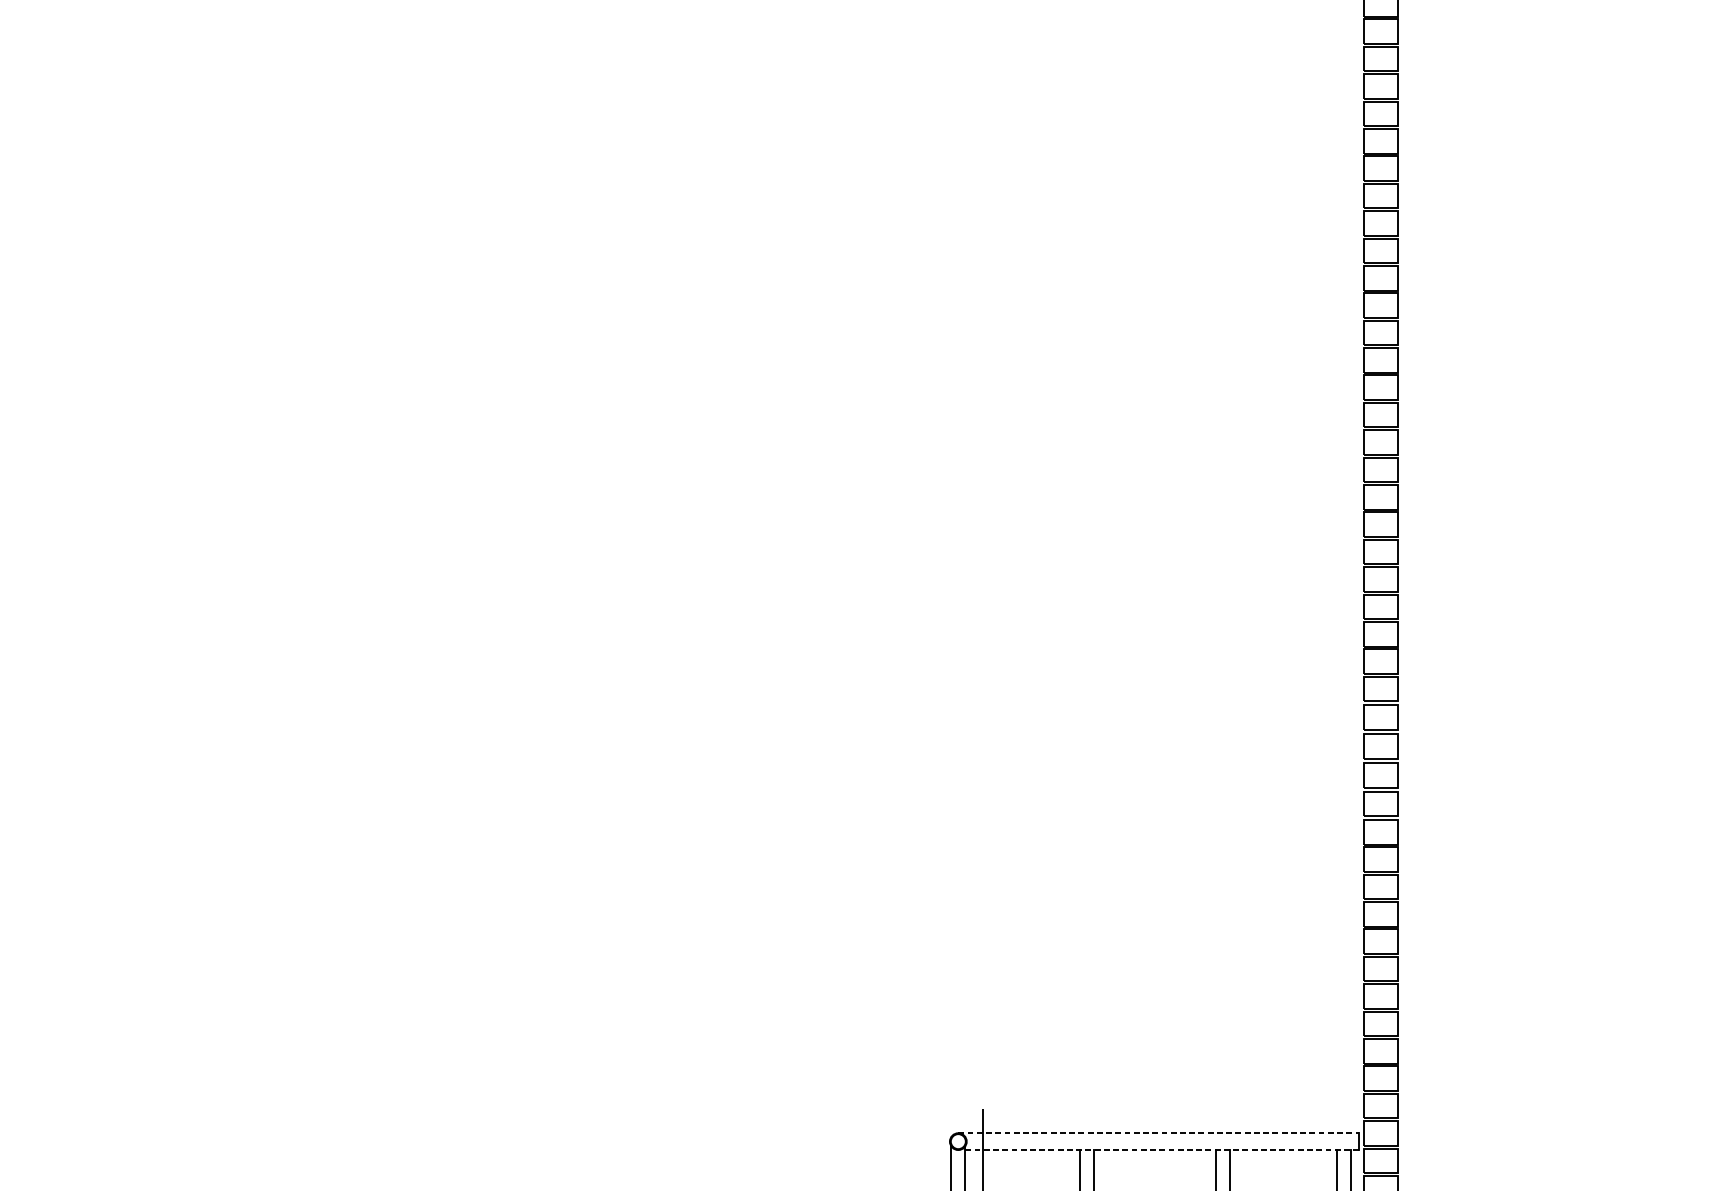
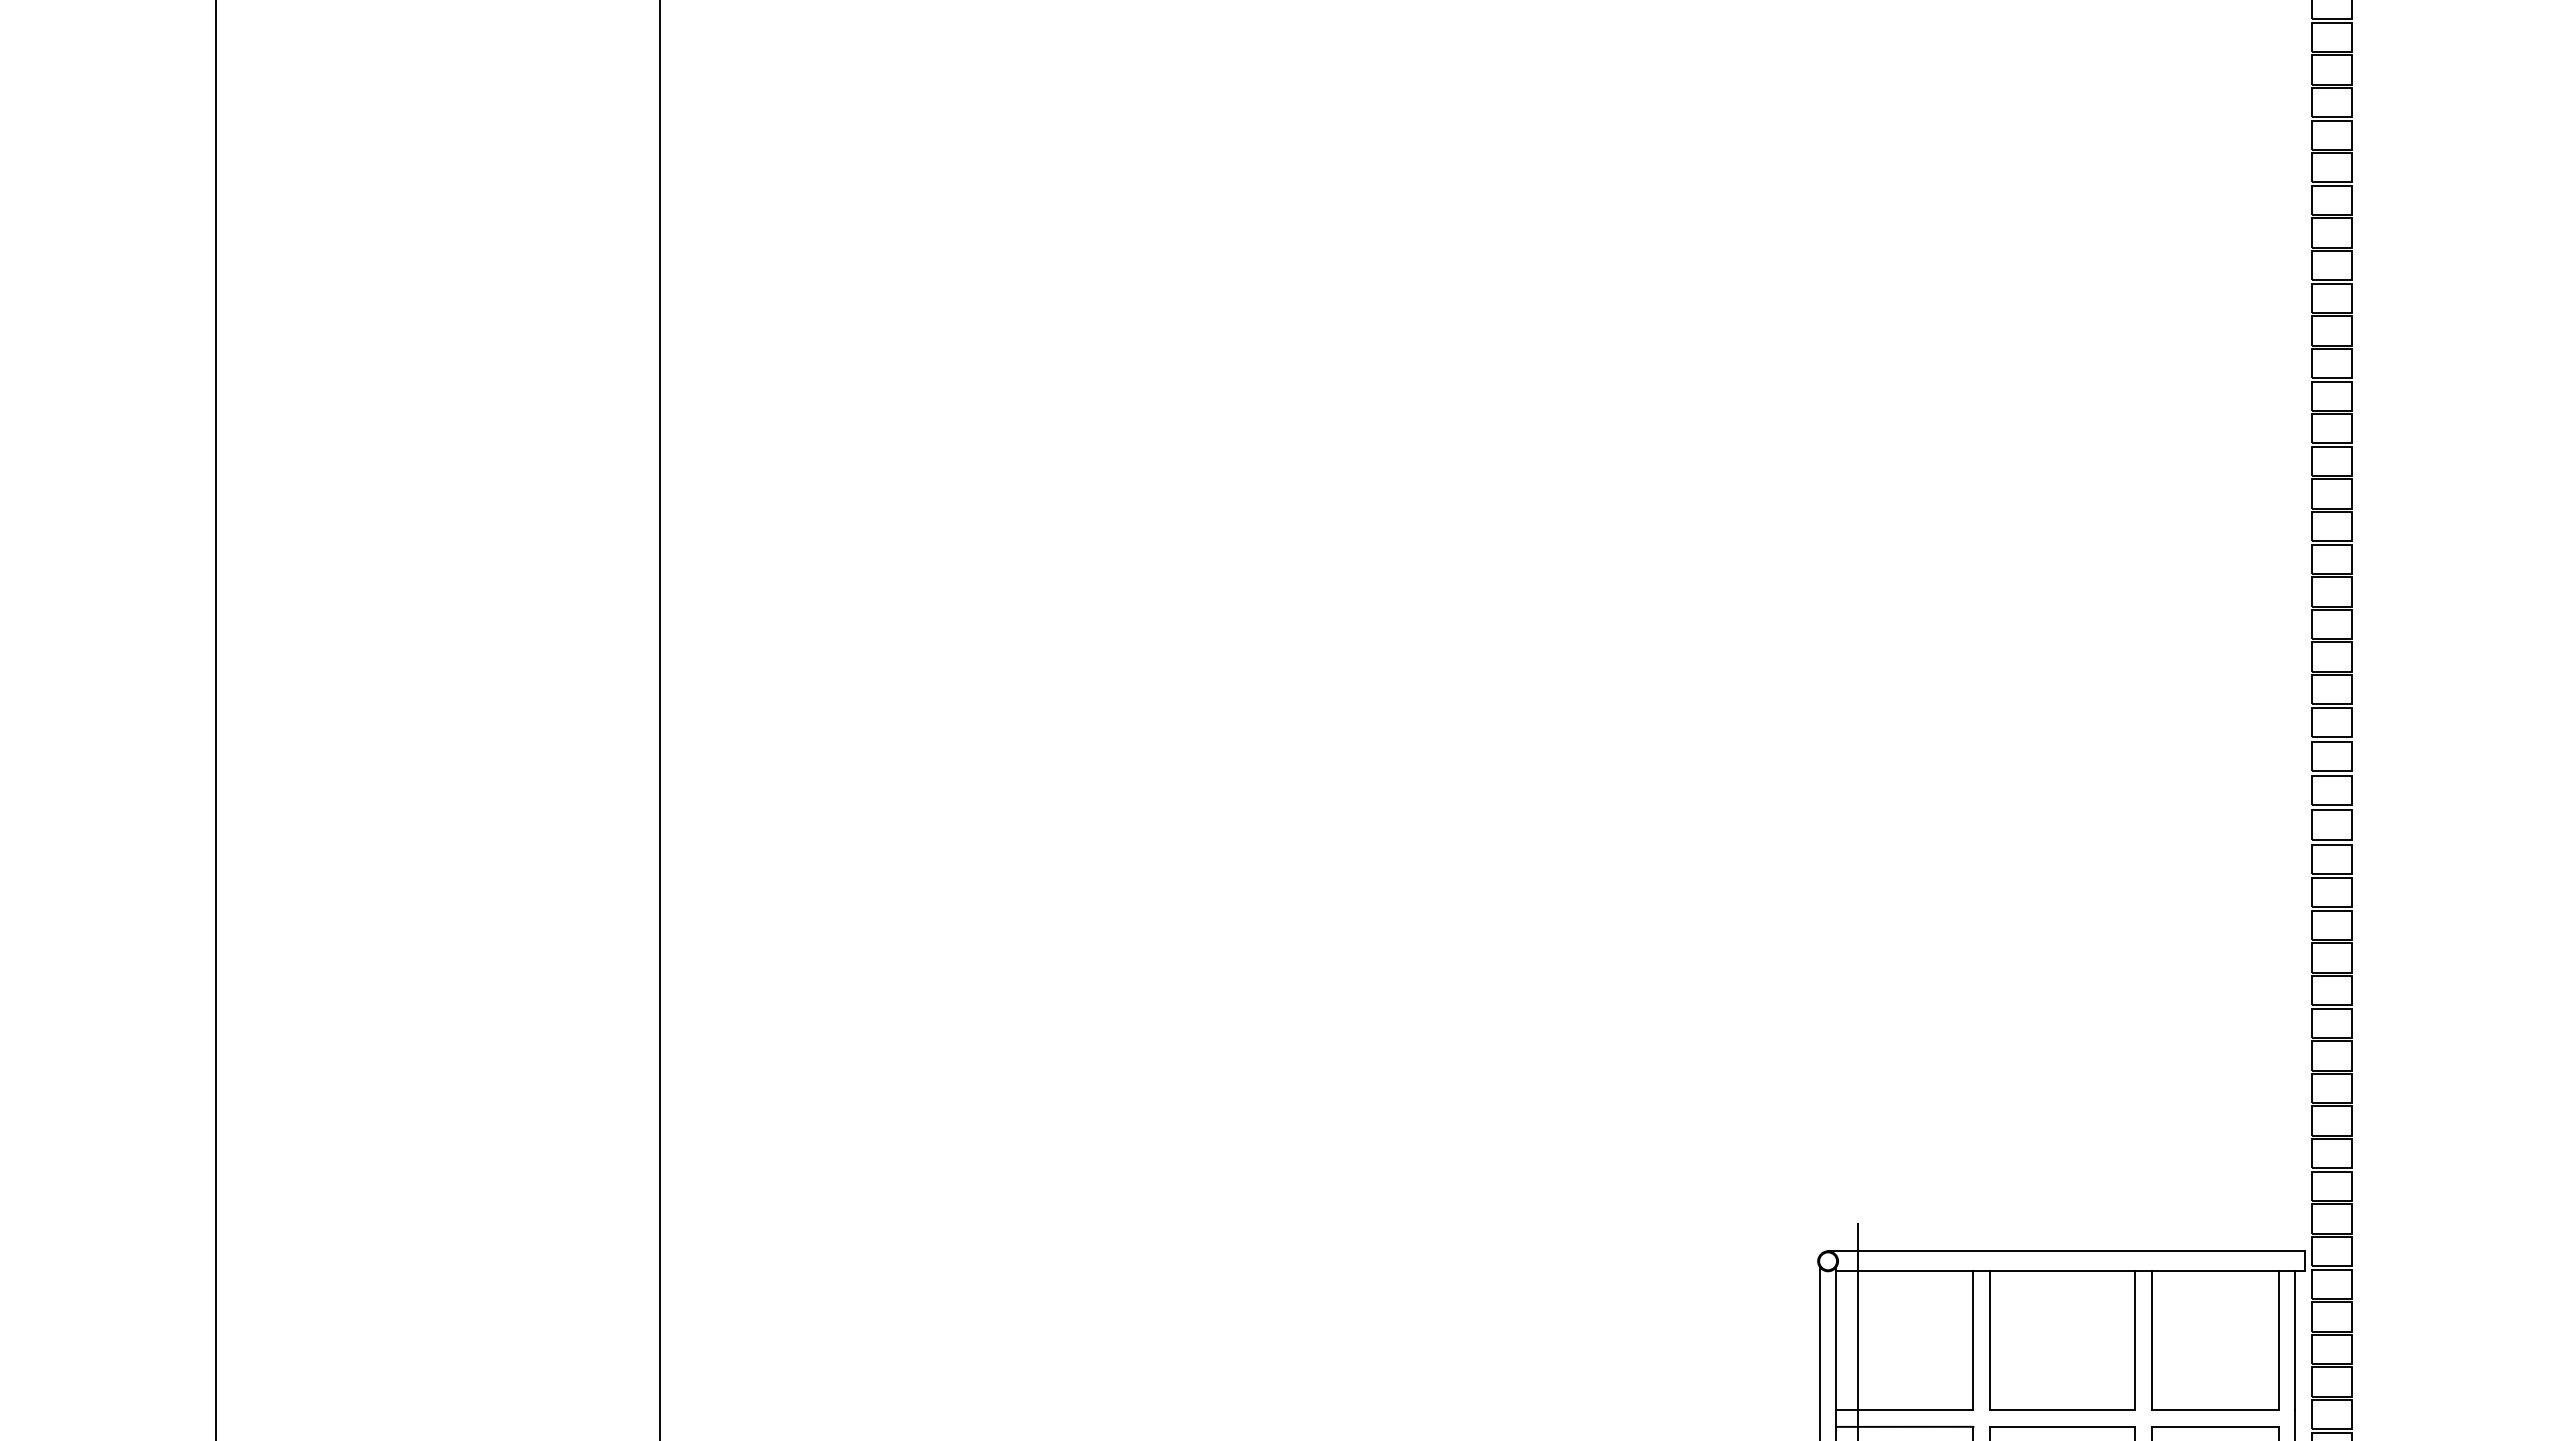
line: (1159, 1133) -> (2067, 1251), dashed -> solid
line: (1162, 1150) -> (2071, 1271), dashed -> solid

